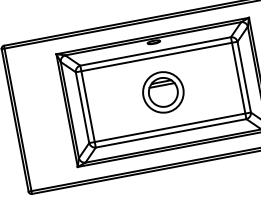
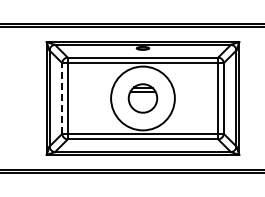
circle: (162, 92) -> (142, 98), size x1.6
line: (82, 107) -> (62, 98), solid -> dashed

